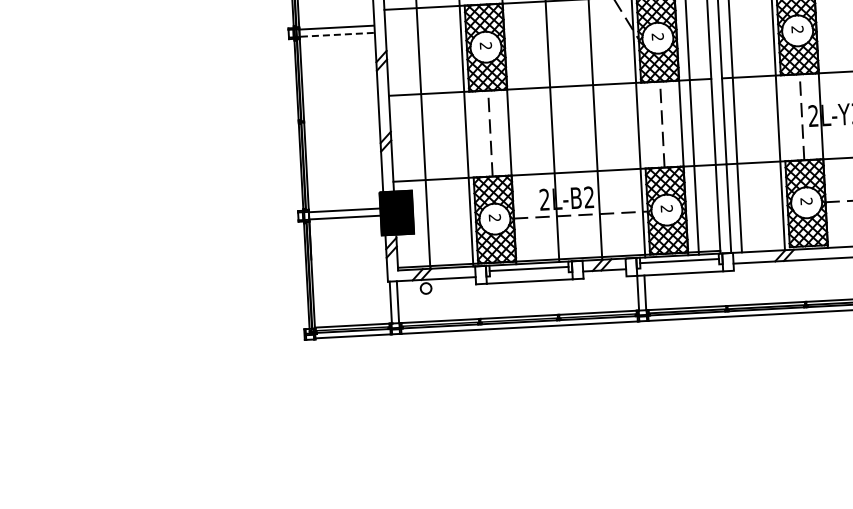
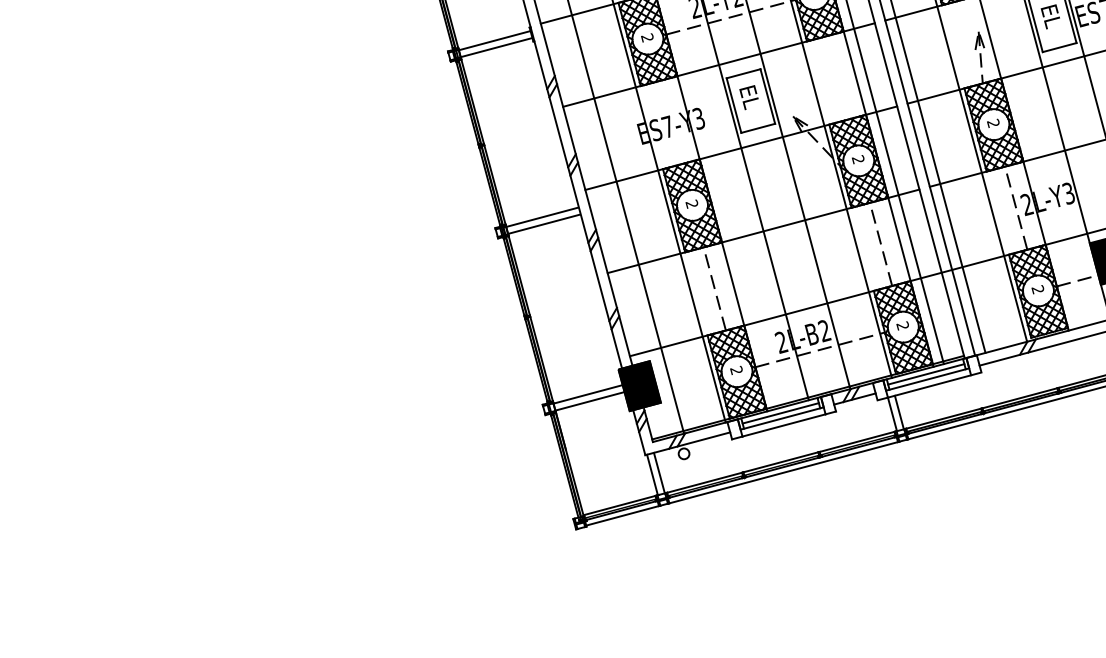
line: (336, 34) -> (543, 224), dashed -> solid
line: (679, 266) -> (927, 379), added
line: (529, 274) -> (782, 418), added

